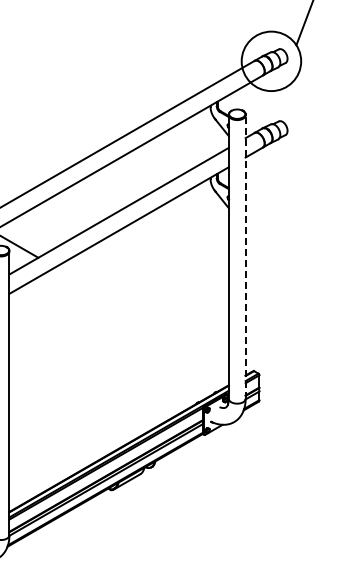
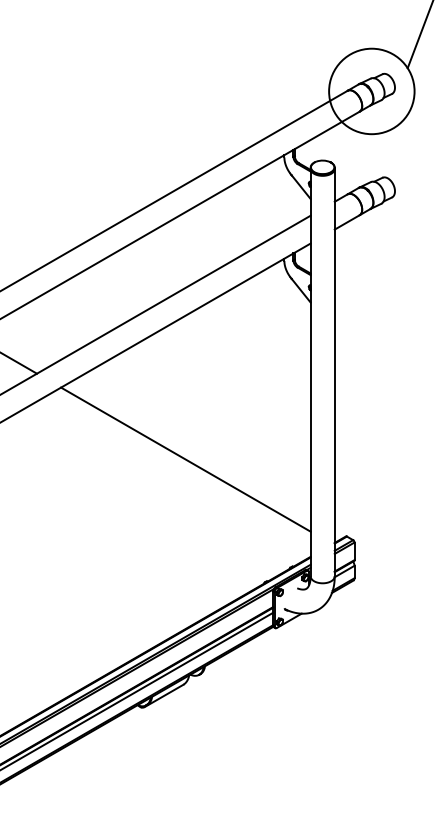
line: (245, 257) -> (334, 373), dashed -> solid
line: (141, 317) -> (185, 459), added

